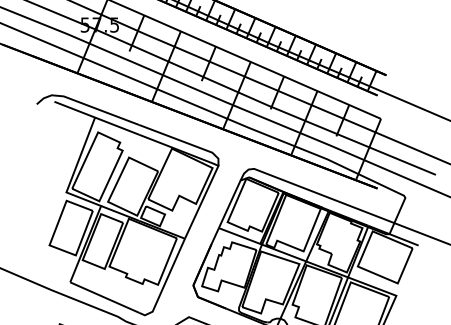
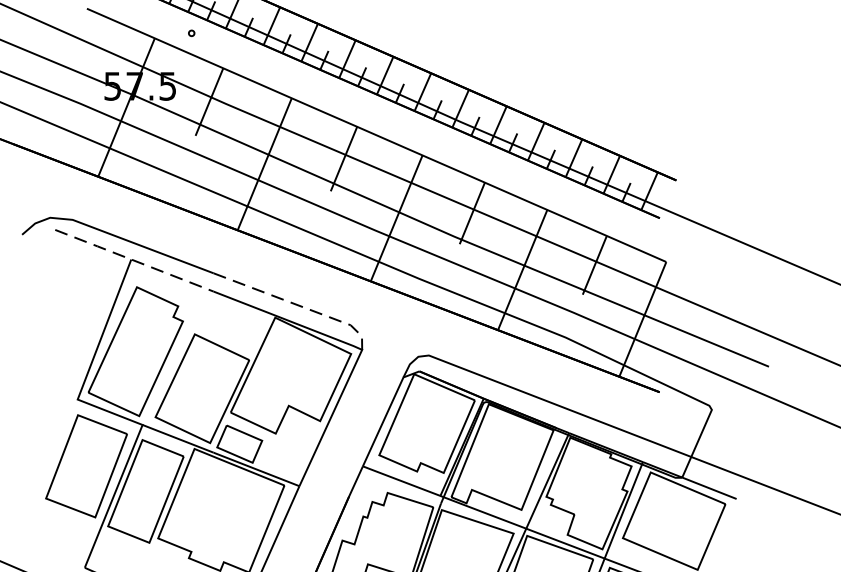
line: (96, 117) -> (133, 259), solid -> dashed
line: (184, 142) -> (298, 306), solid -> dashed

